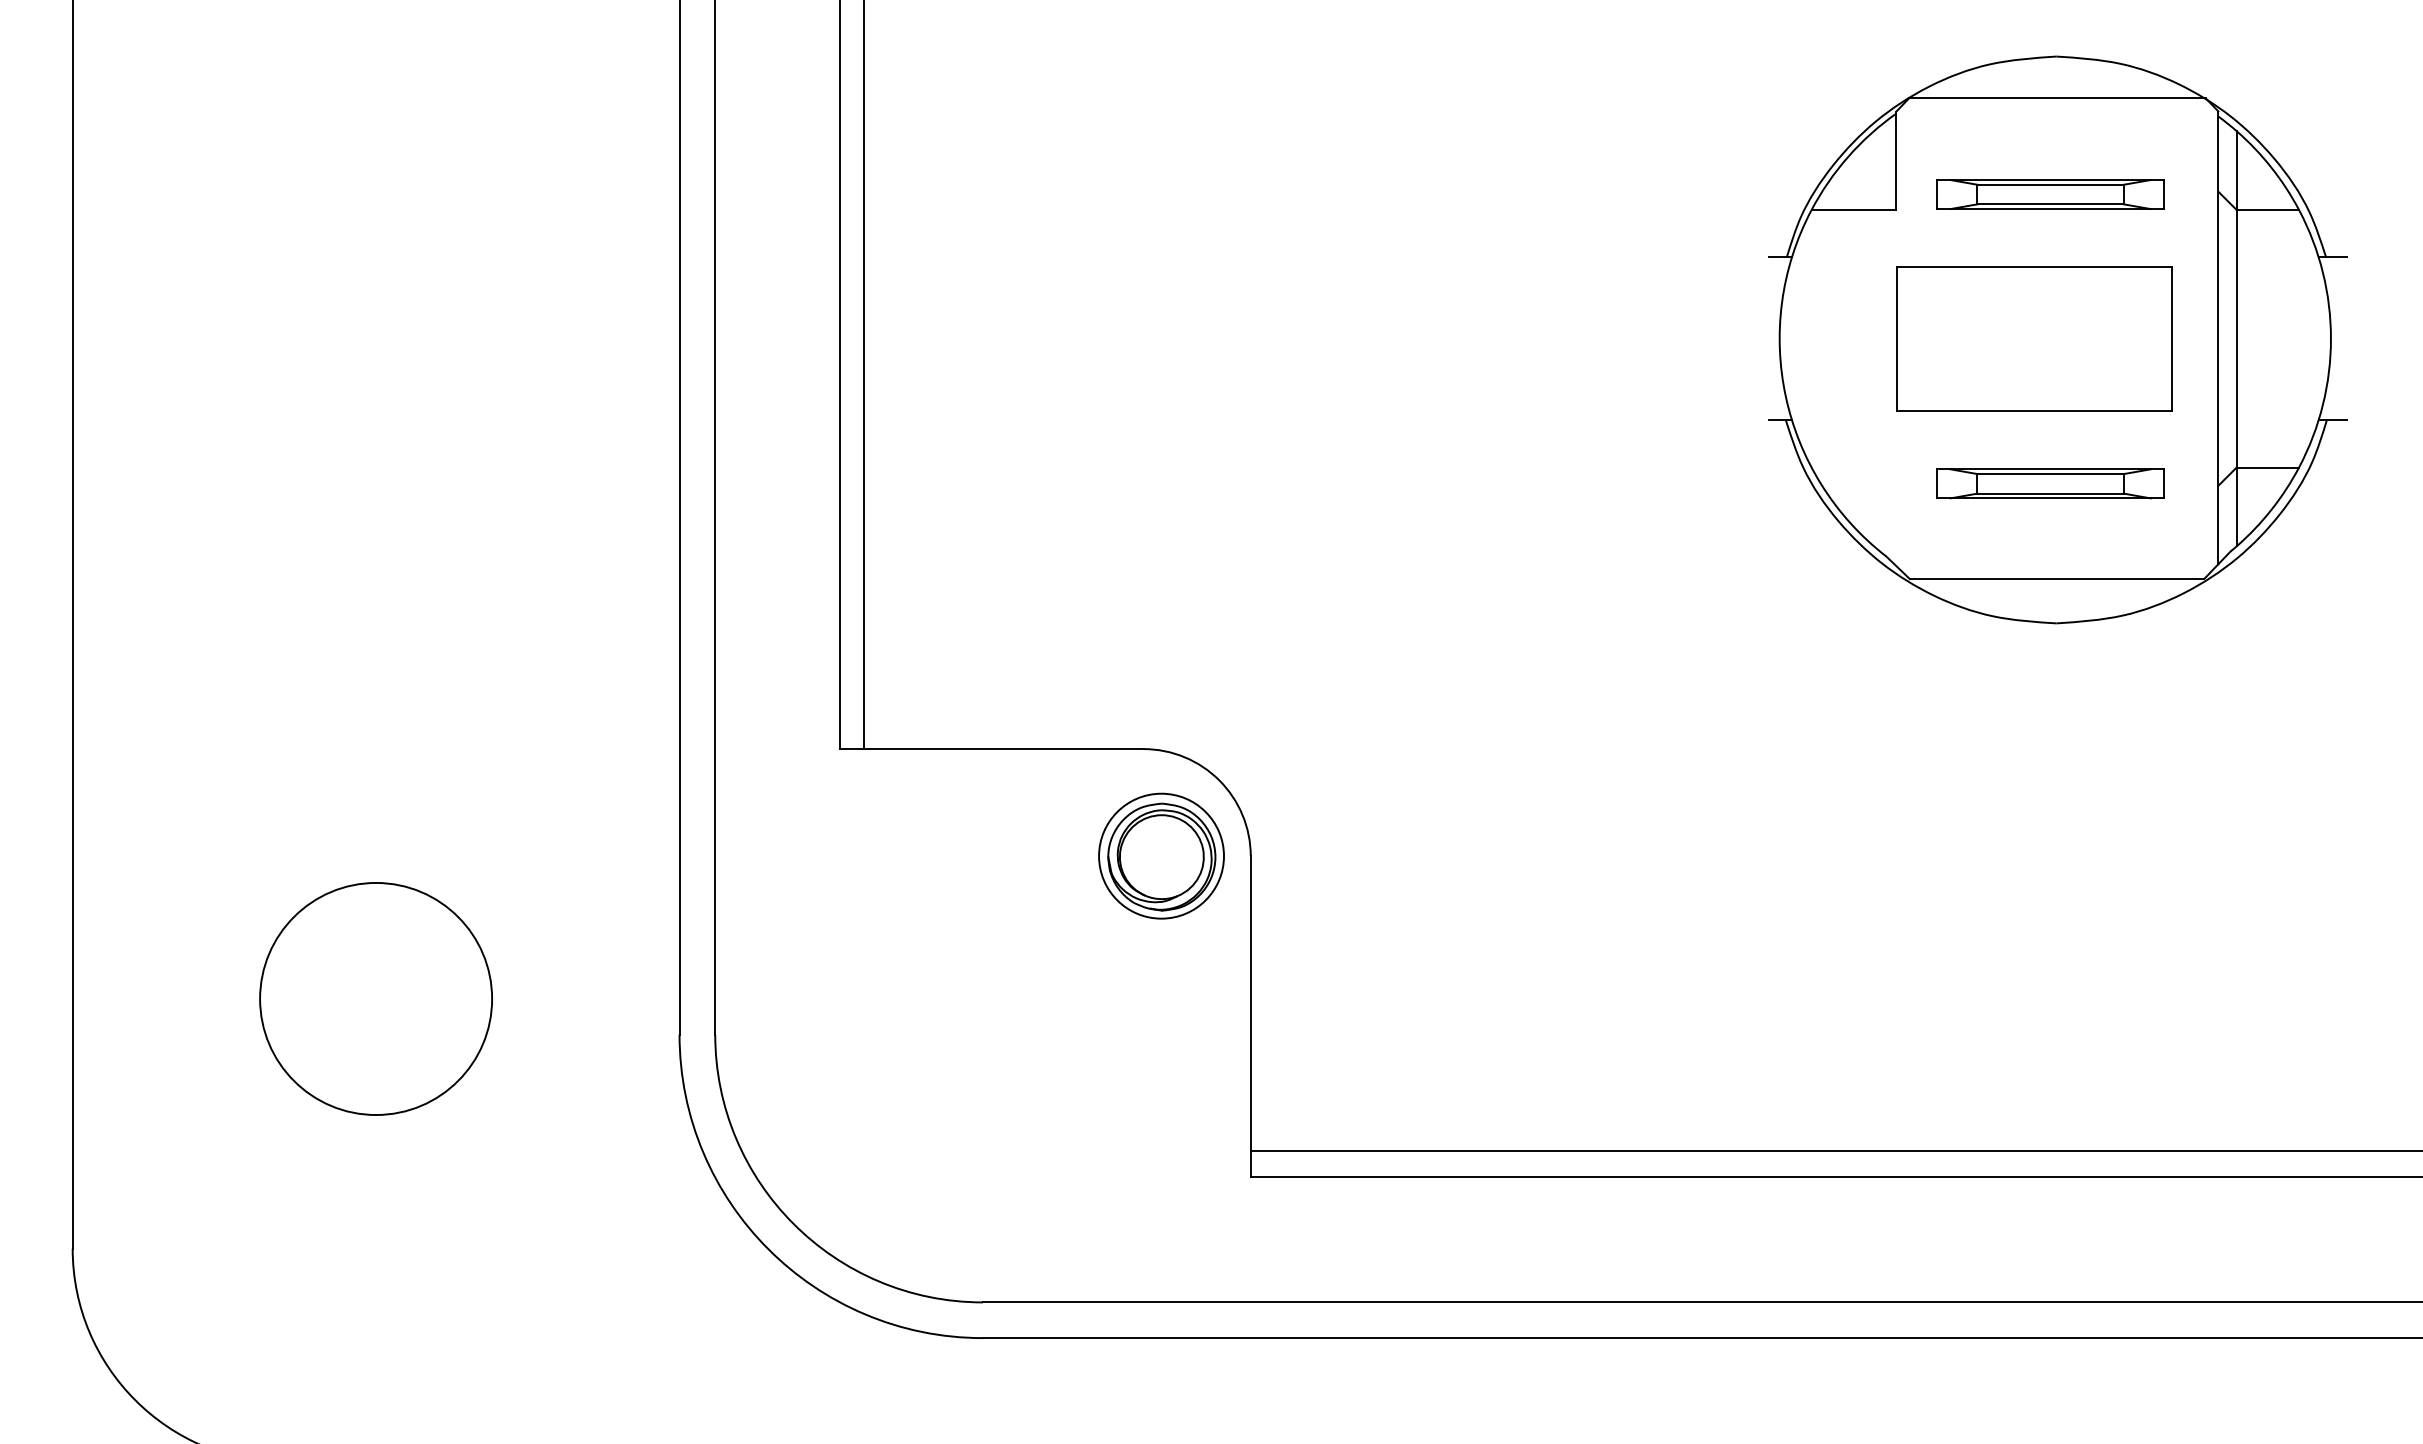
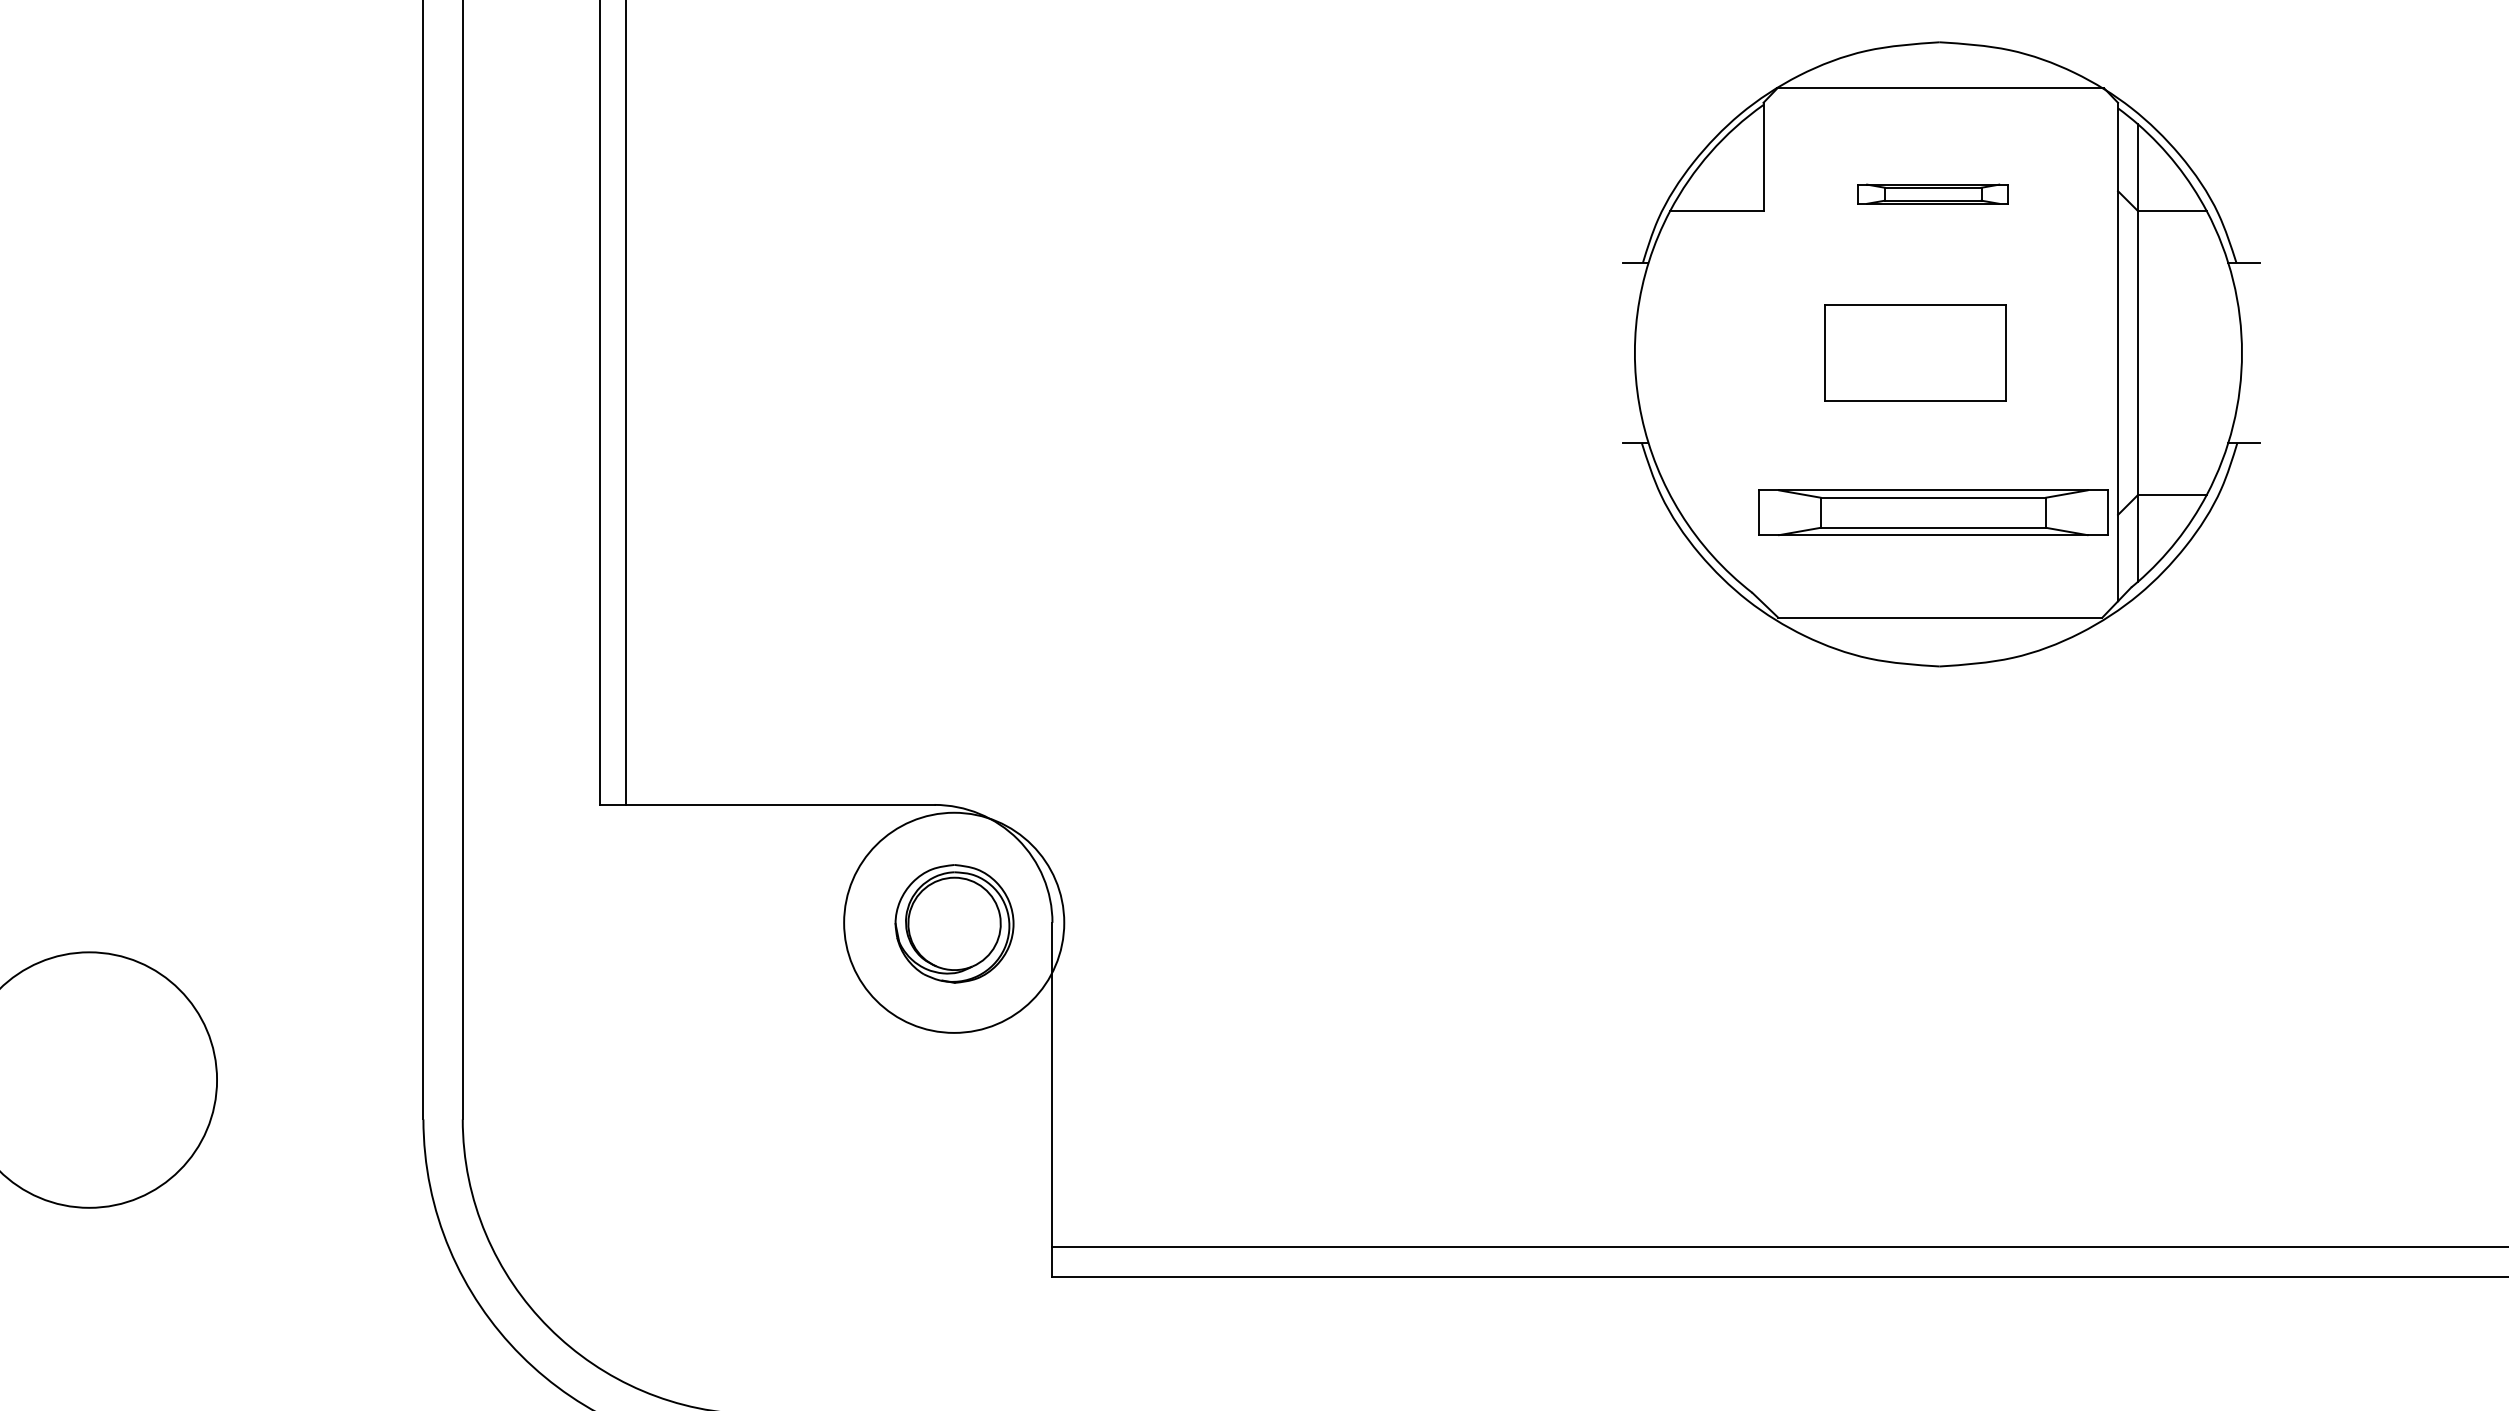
part: (2050, 194) -> (1933, 194), size x0.6
part: (2034, 338) -> (1915, 352), size x0.6
part: (2050, 483) -> (1933, 512), size x1.4
circle: (1161, 855) -> (954, 922), size x1.6

